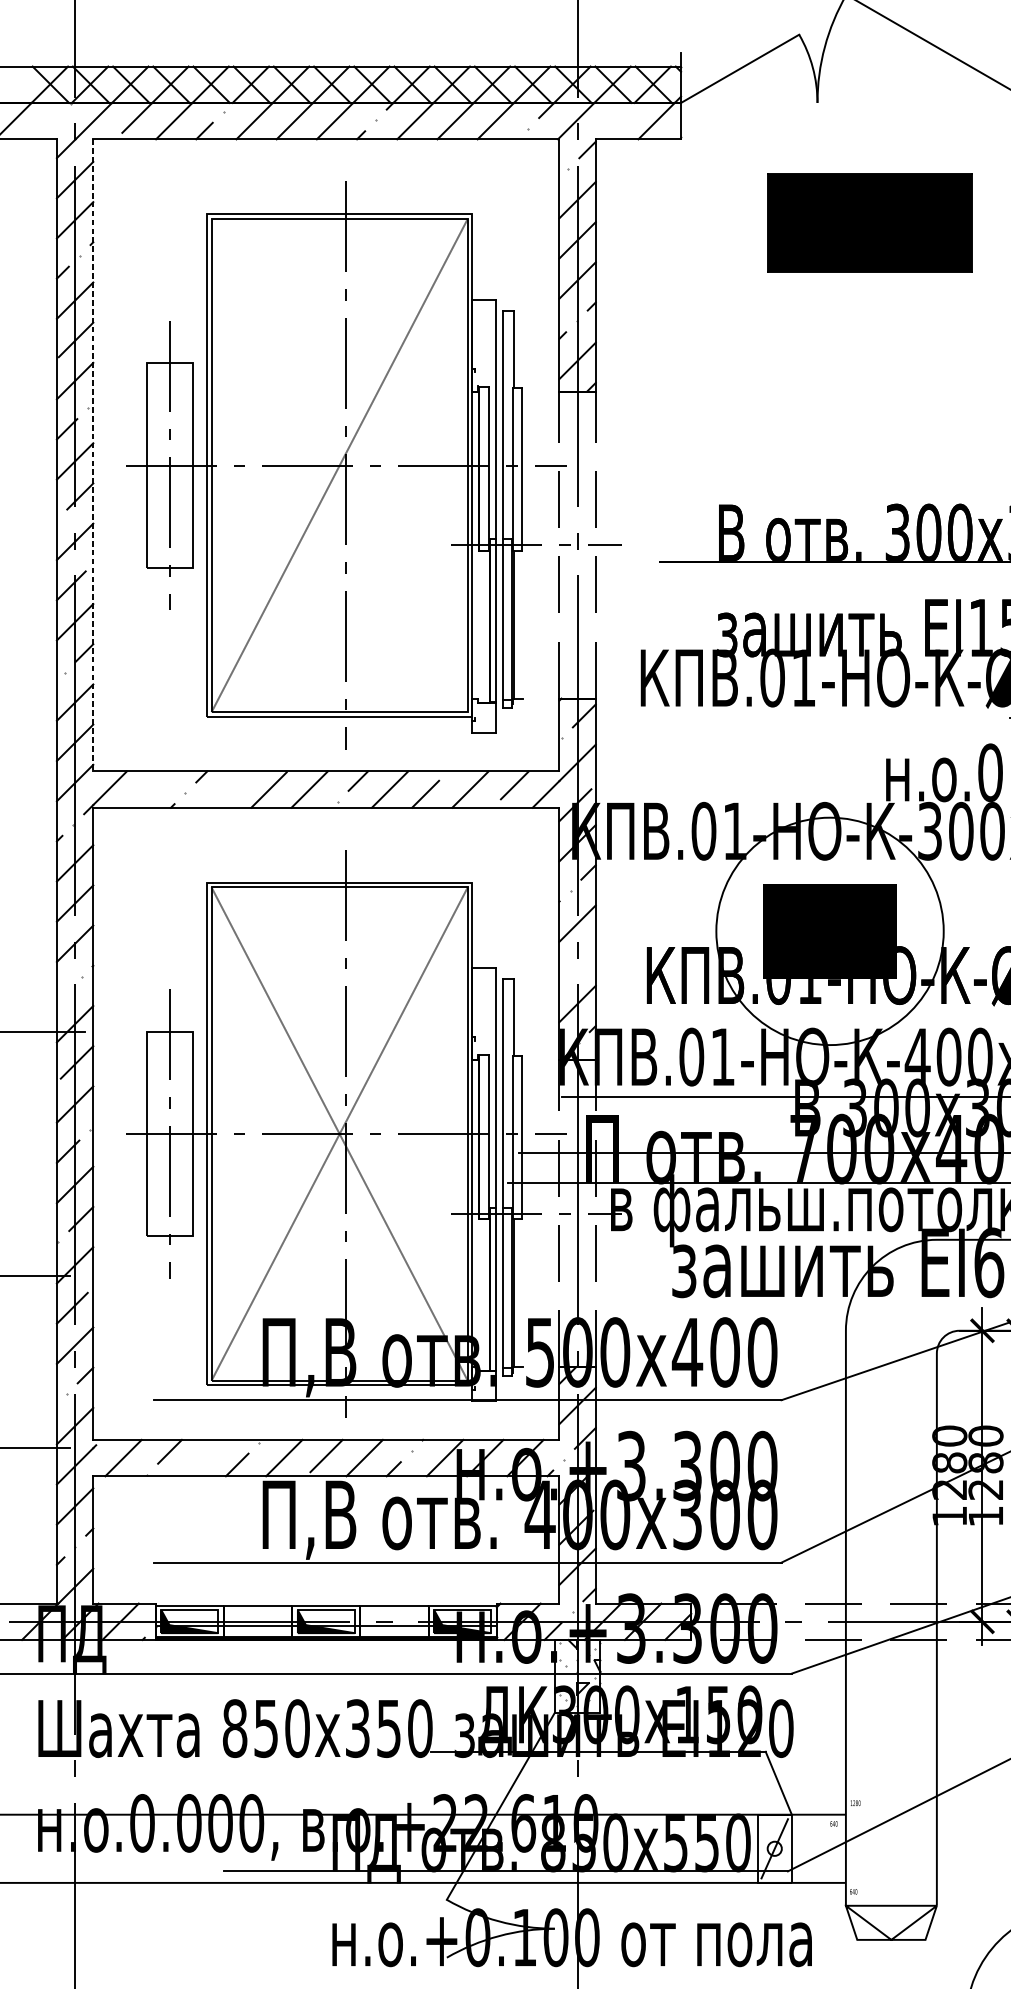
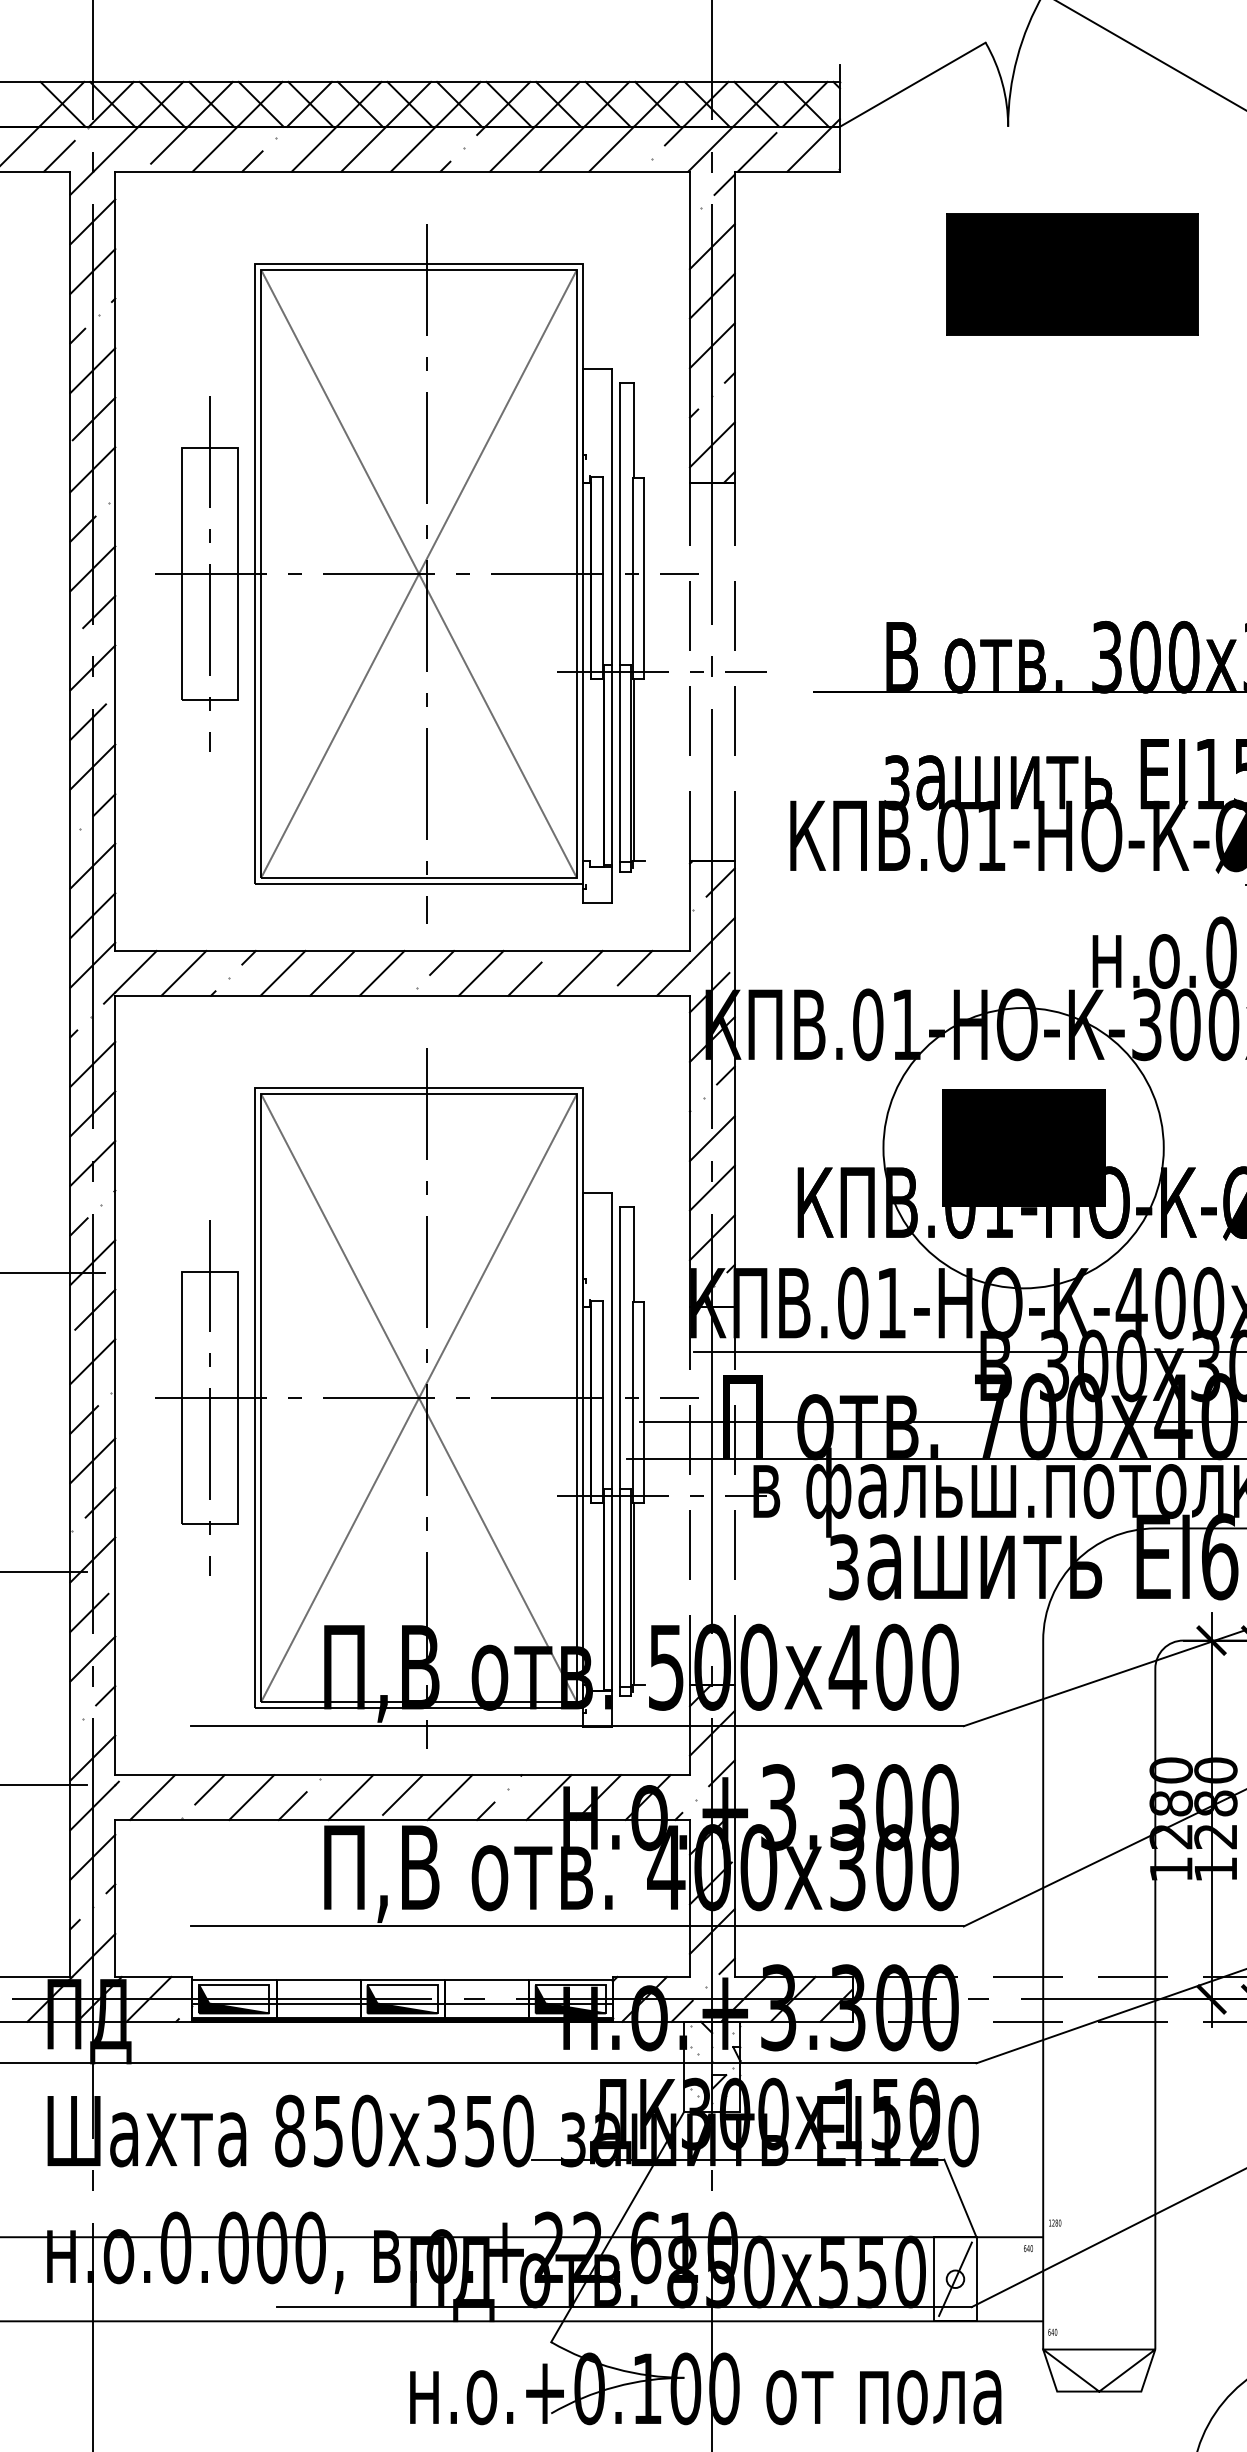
line: (613, 123) -> (756, 152), added
line: (48, 126) -> (59, 155), added
line: (93, 455) -> (115, 561), dashed -> solid
line: (340, 465) -> (419, 573), added
line: (148, 788) -> (183, 972), added
line: (228, 788) -> (282, 972), added
line: (576, 963) -> (711, 1187), added
line: (63, 994) -> (78, 1226), added
line: (203, 1458) -> (251, 1797), added

